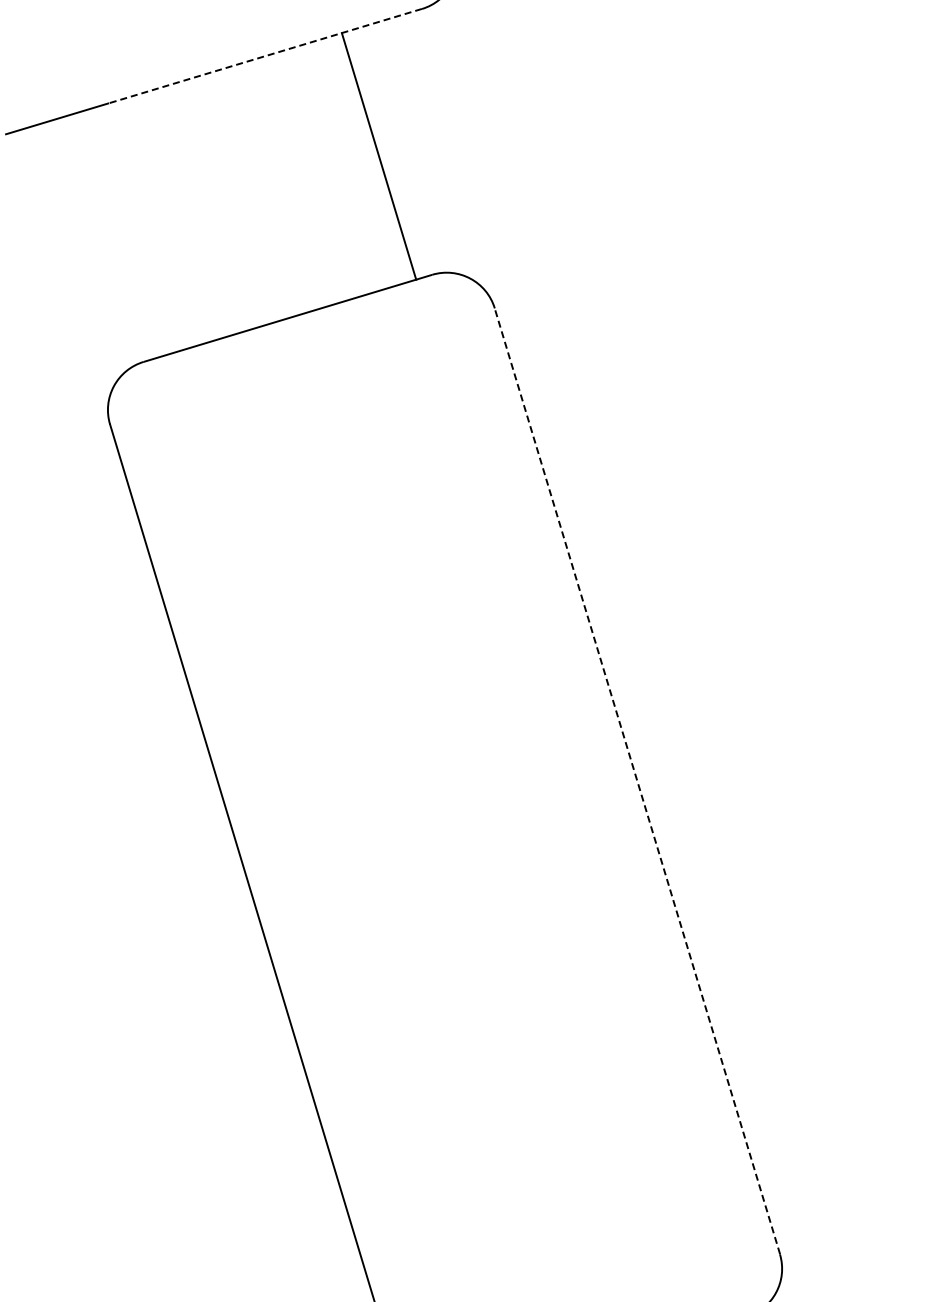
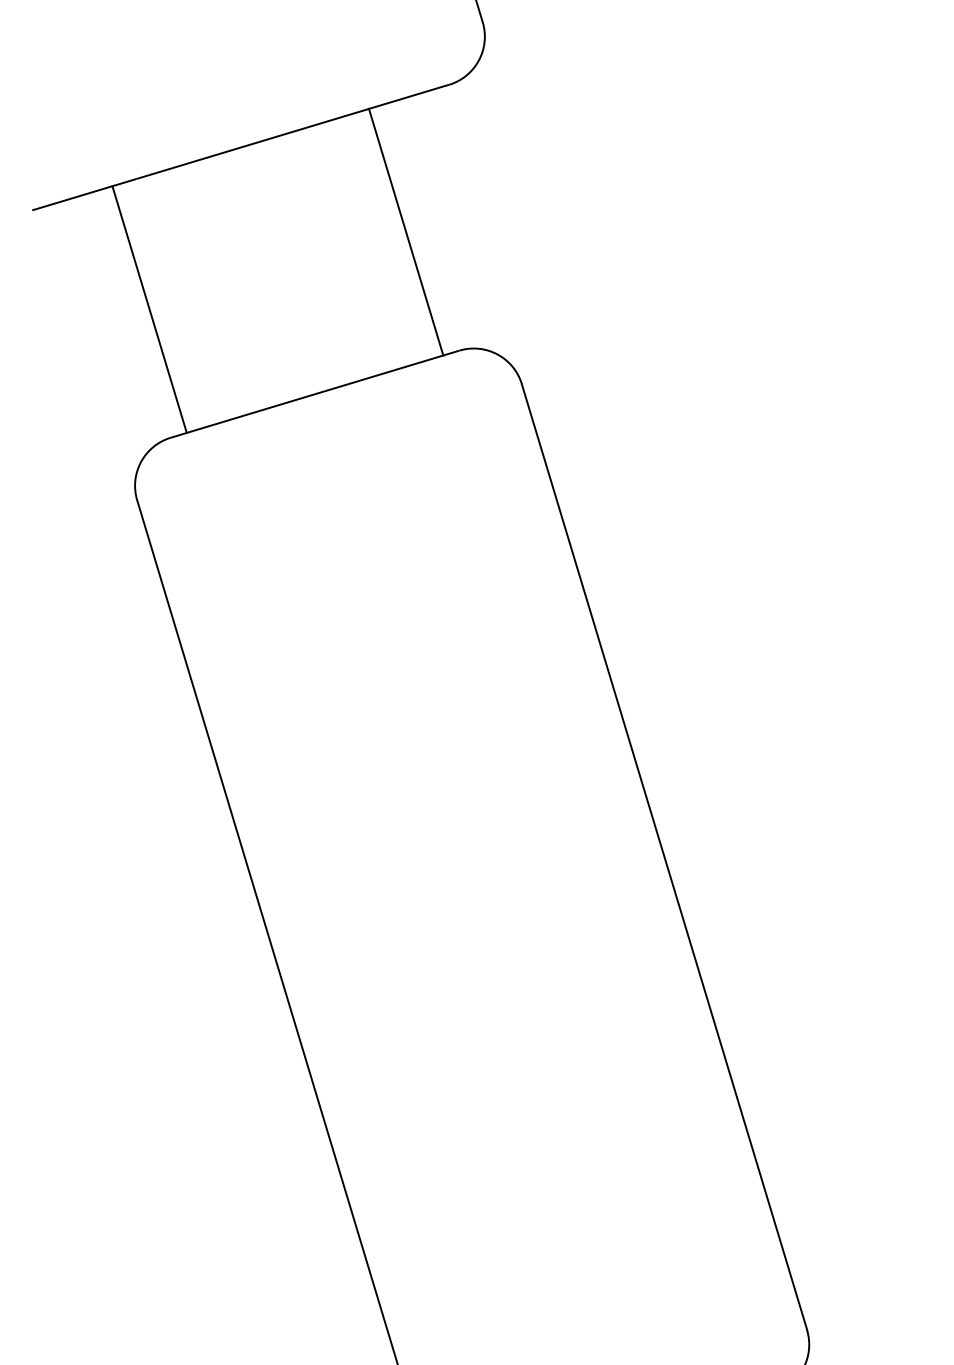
line: (265, 56) -> (292, 132), dashed -> solid
line: (122, 233) -> (149, 309), added
line: (637, 781) -> (664, 857), dashed -> solid

